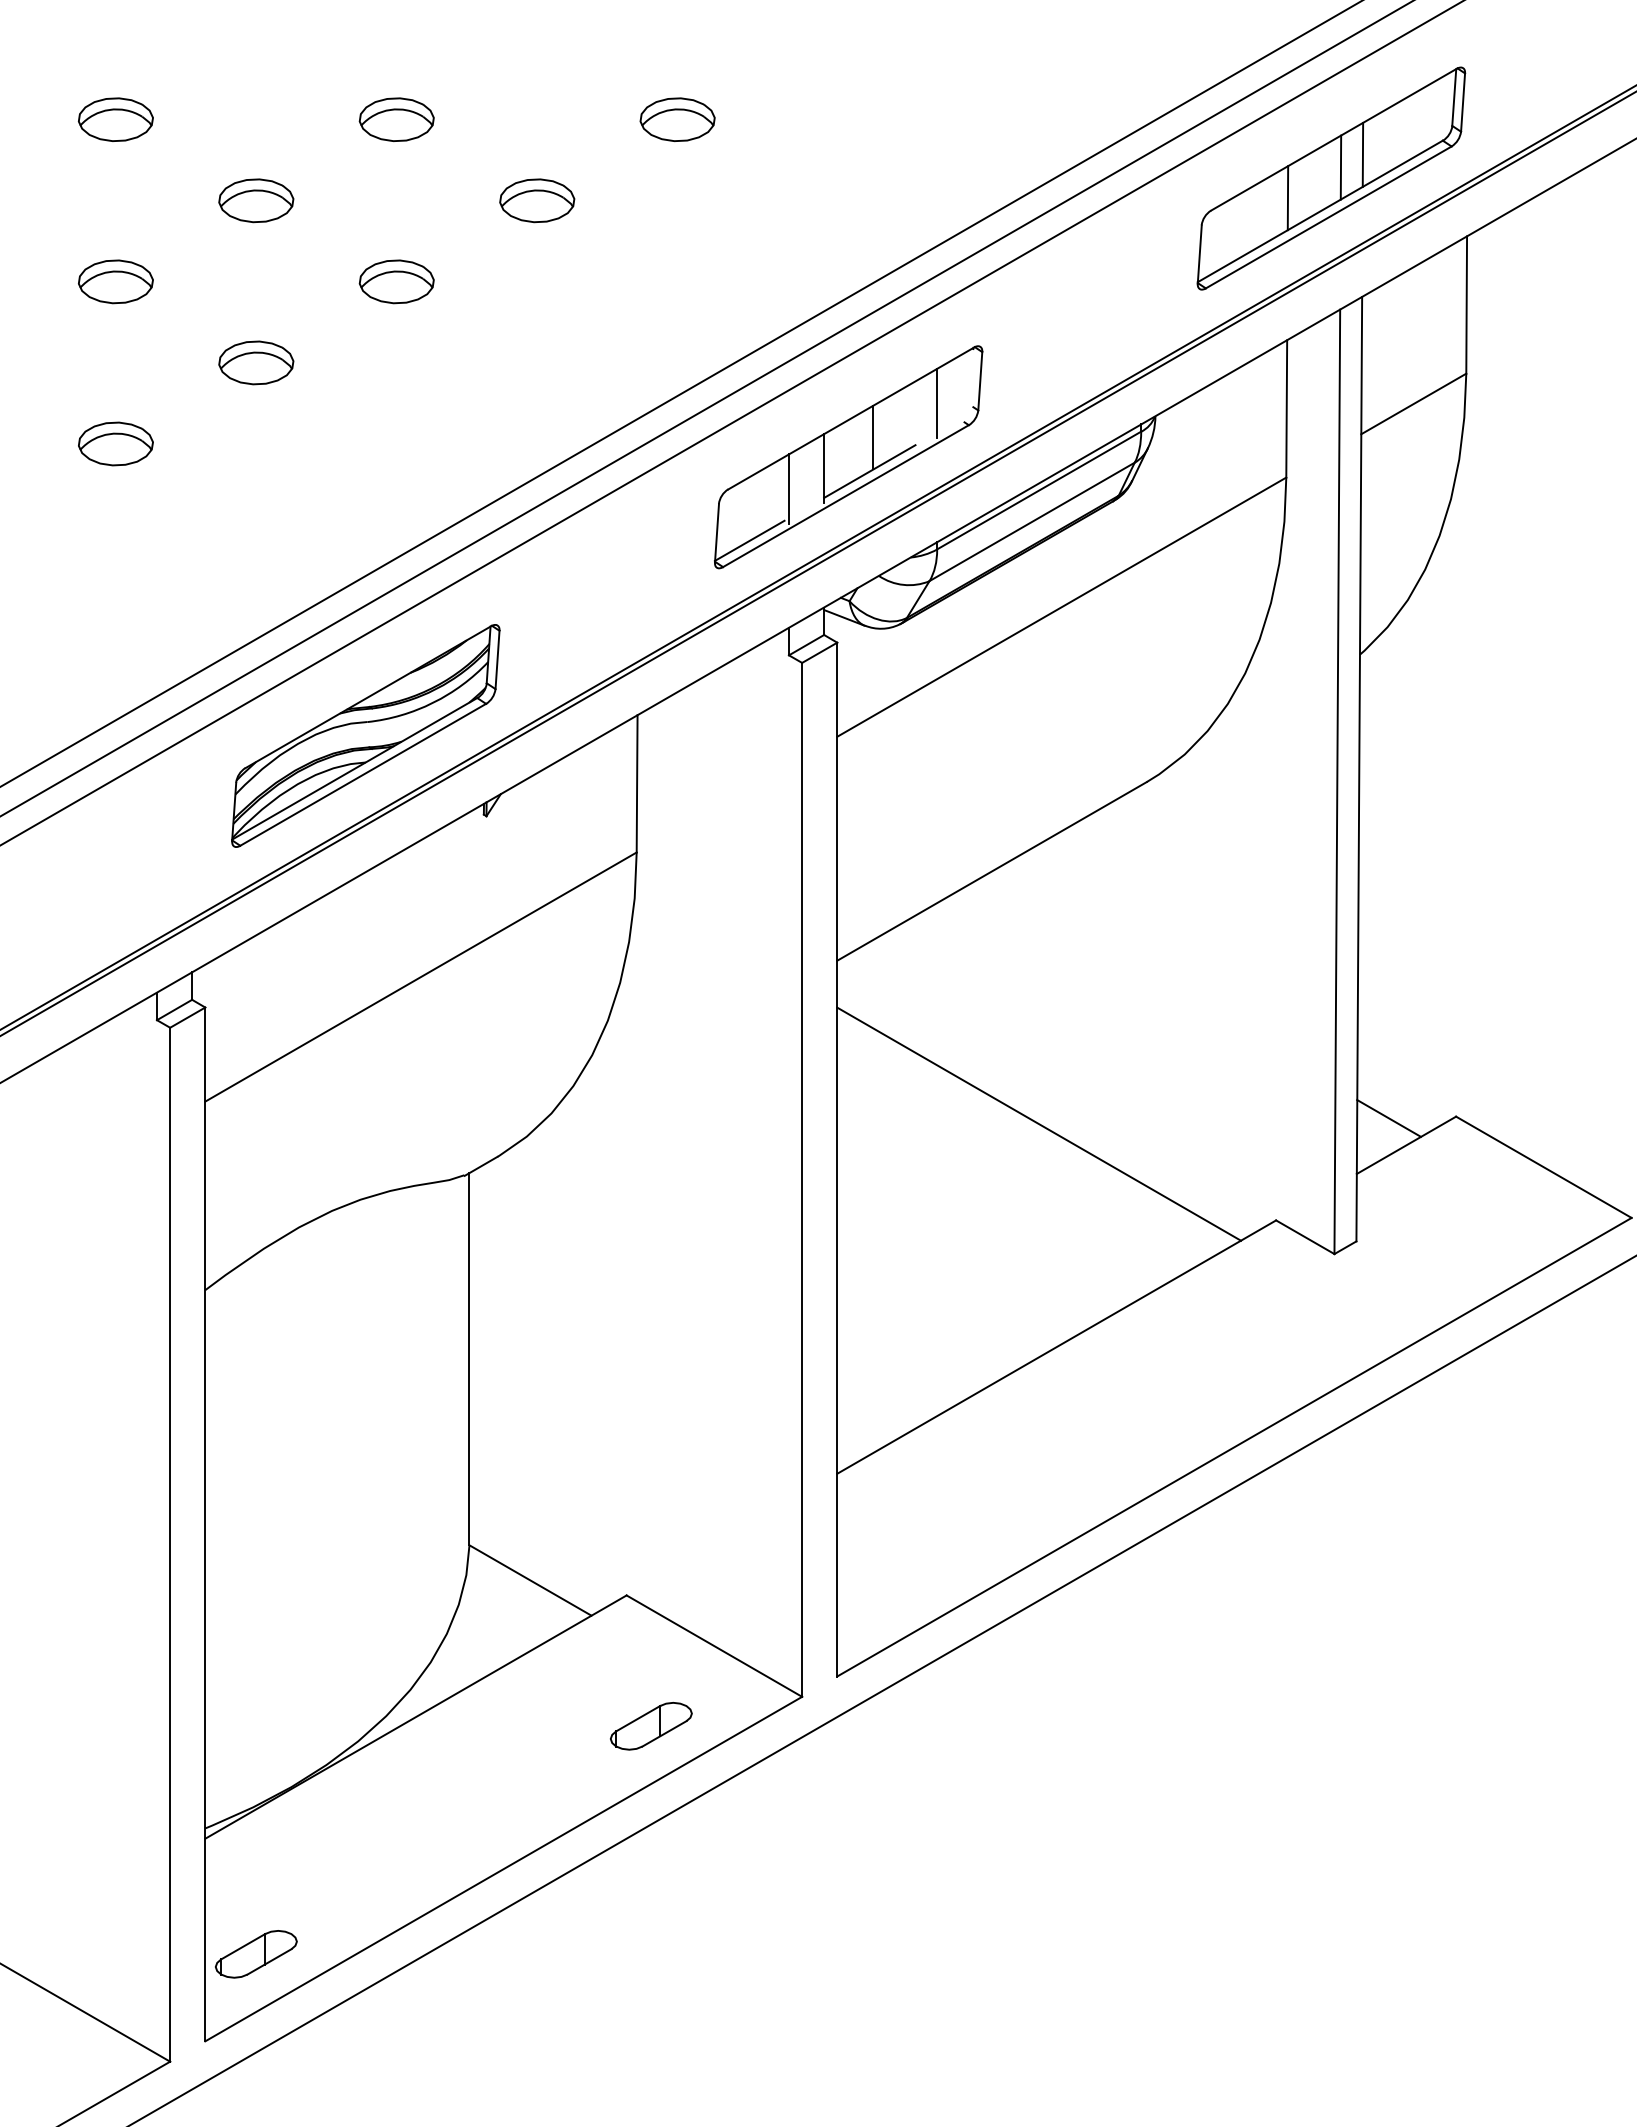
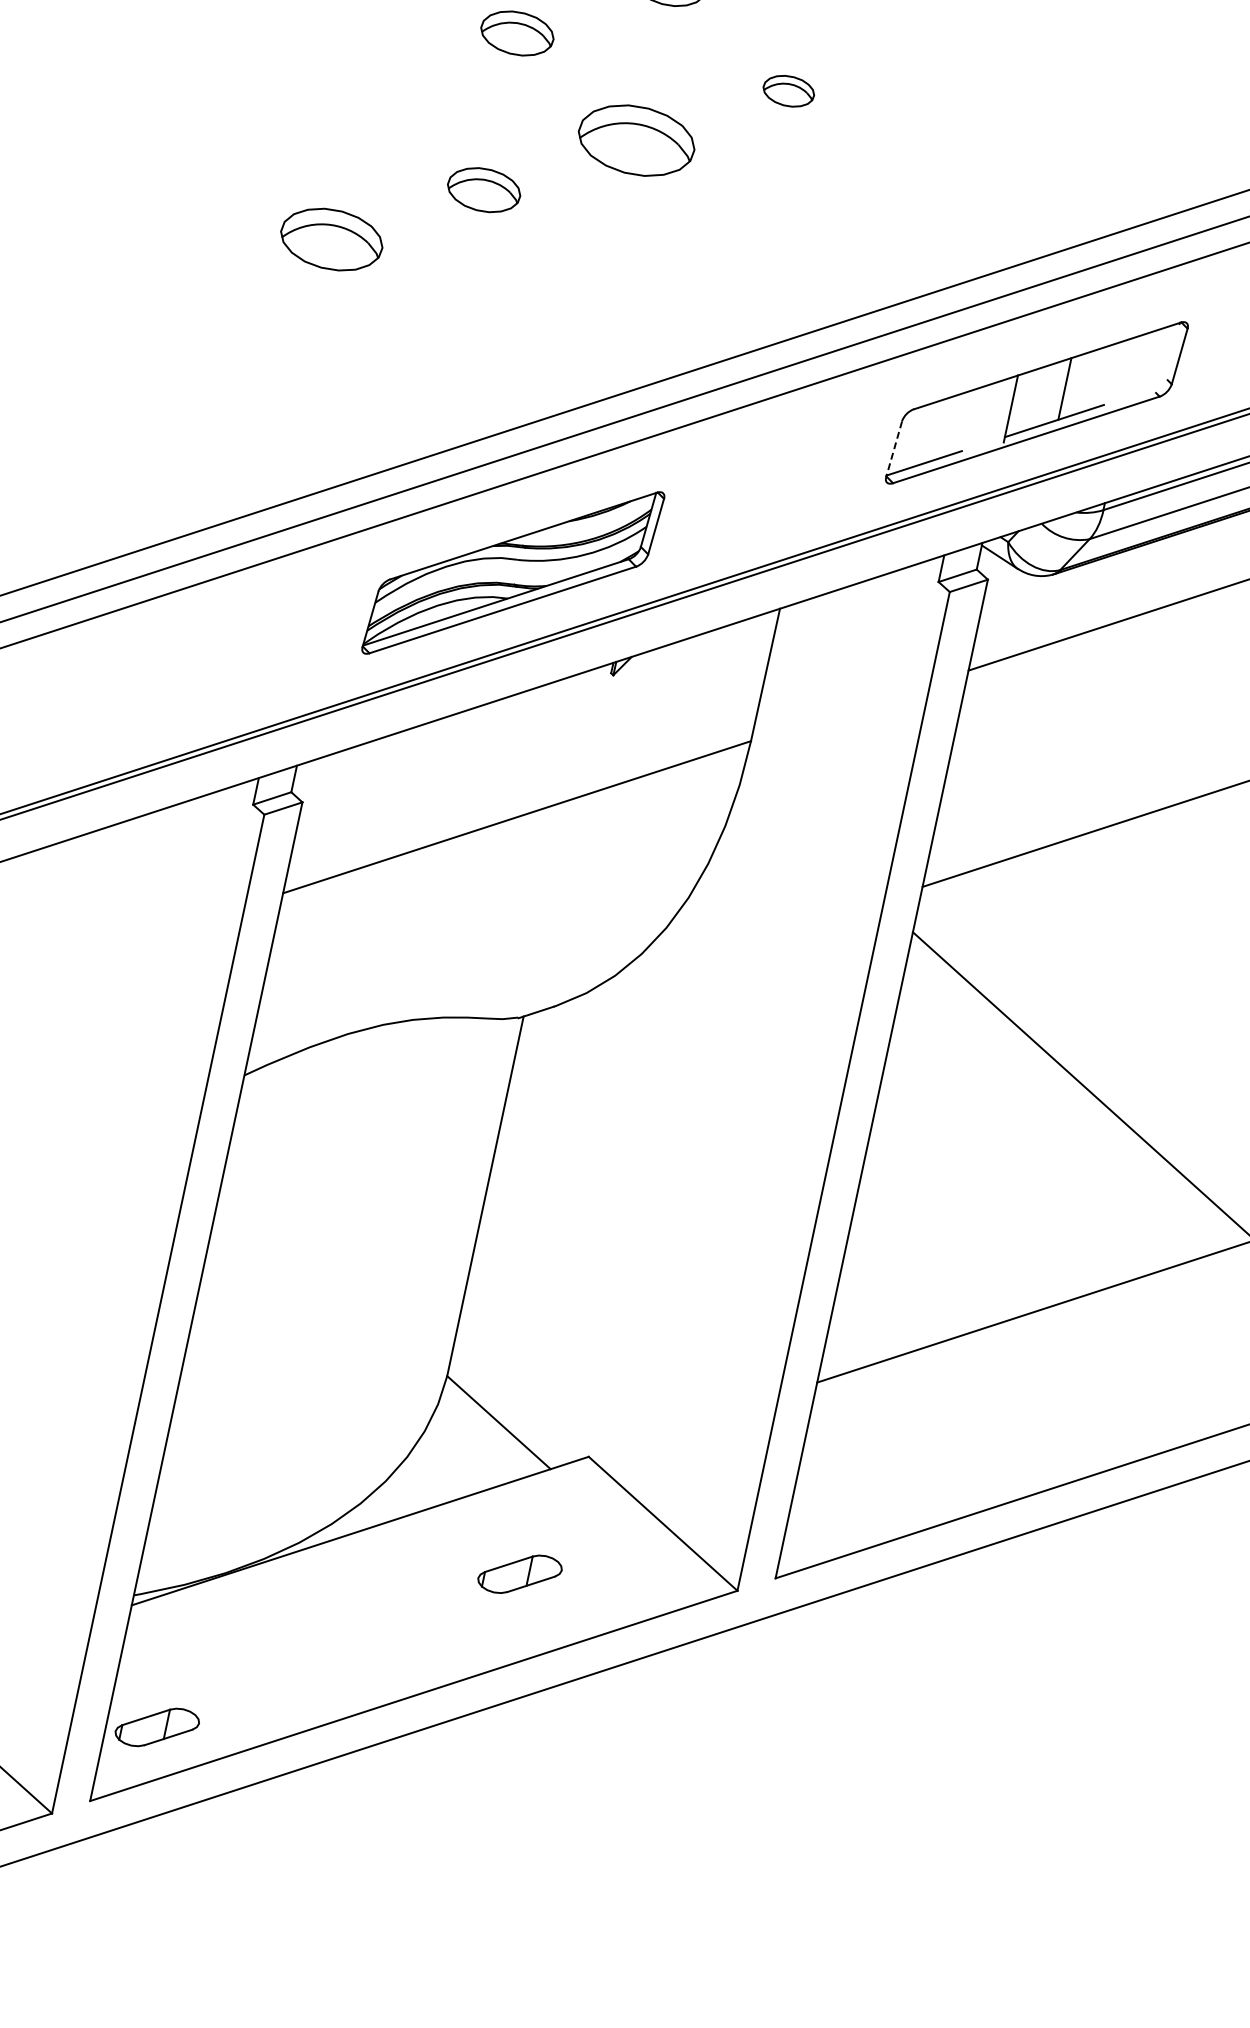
part: (677, 119) -> (940, 41), removed
part: (537, 200) -> (789, 90), size x0.7
part: (115, 281) -> (364, 82), removed
part: (396, 281) -> (636, 140), size x1.6
line: (936, 403) -> (1132, 369), removed
part: (115, 443) -> (331, 239), size x1.4
line: (789, 488) -> (973, 420), removed
line: (716, 533) -> (893, 449), solid -> dashed
part: (651, 1726) -> (520, 1574), moved

